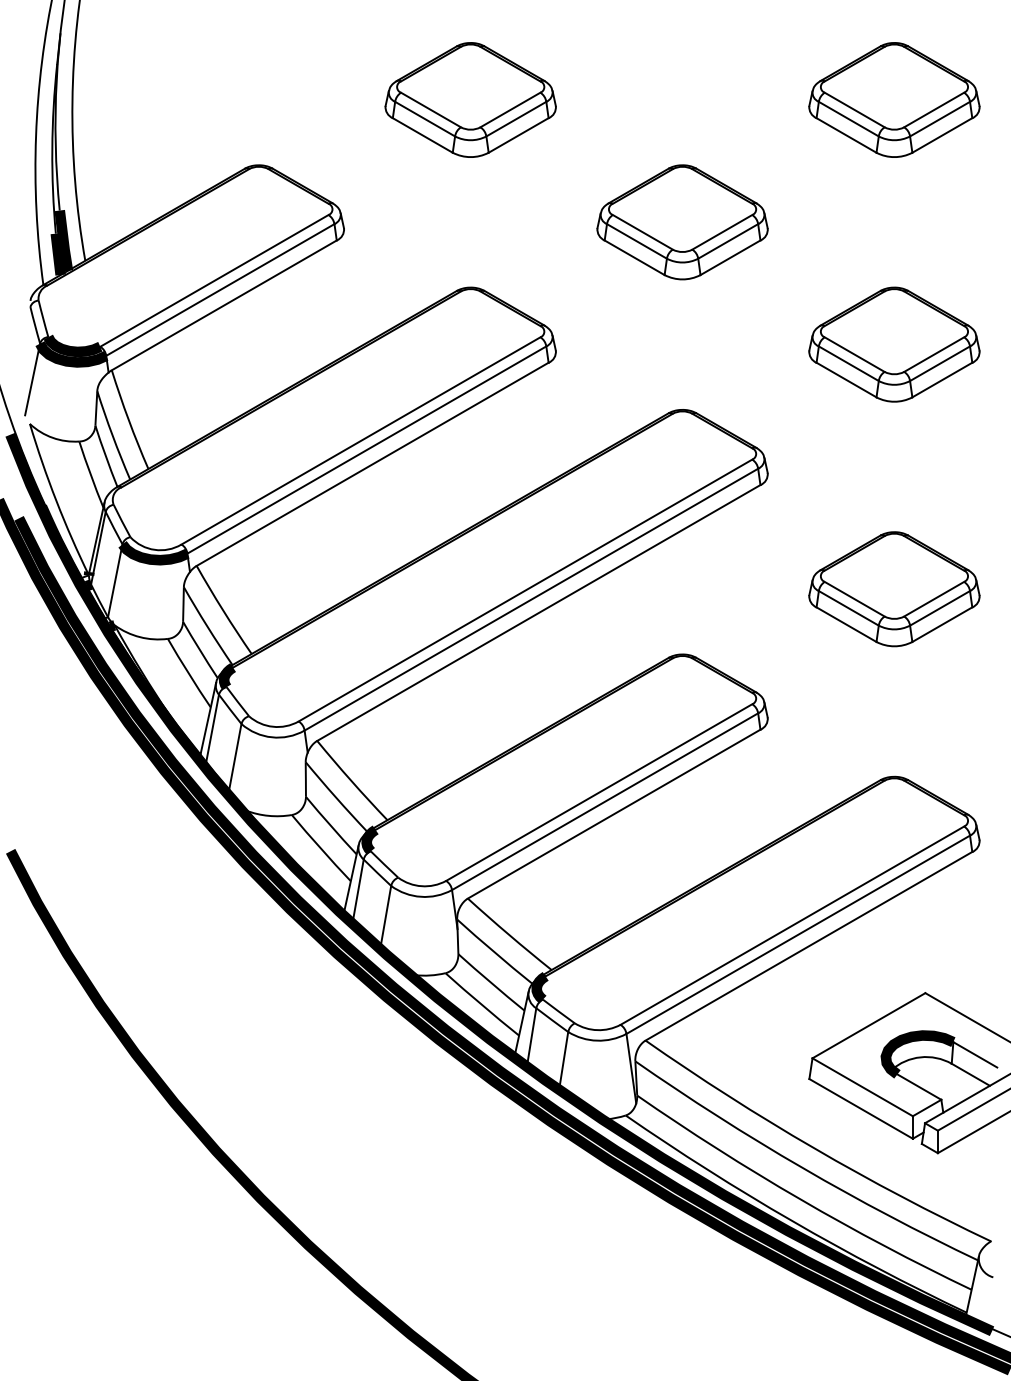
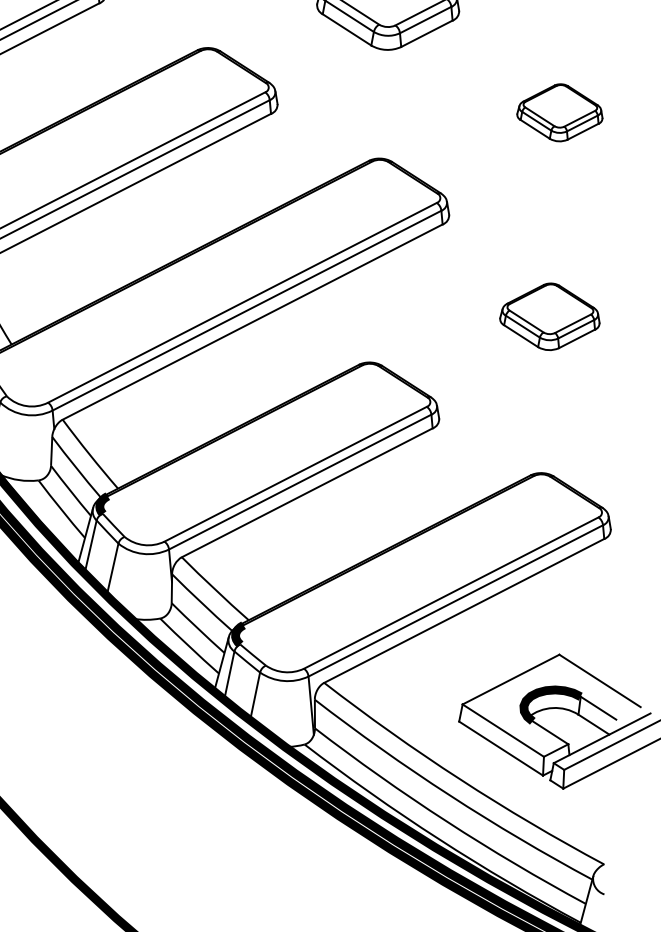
part: (894, 344) -> (560, 112), size x0.6
part: (894, 589) -> (550, 316), size x0.7

